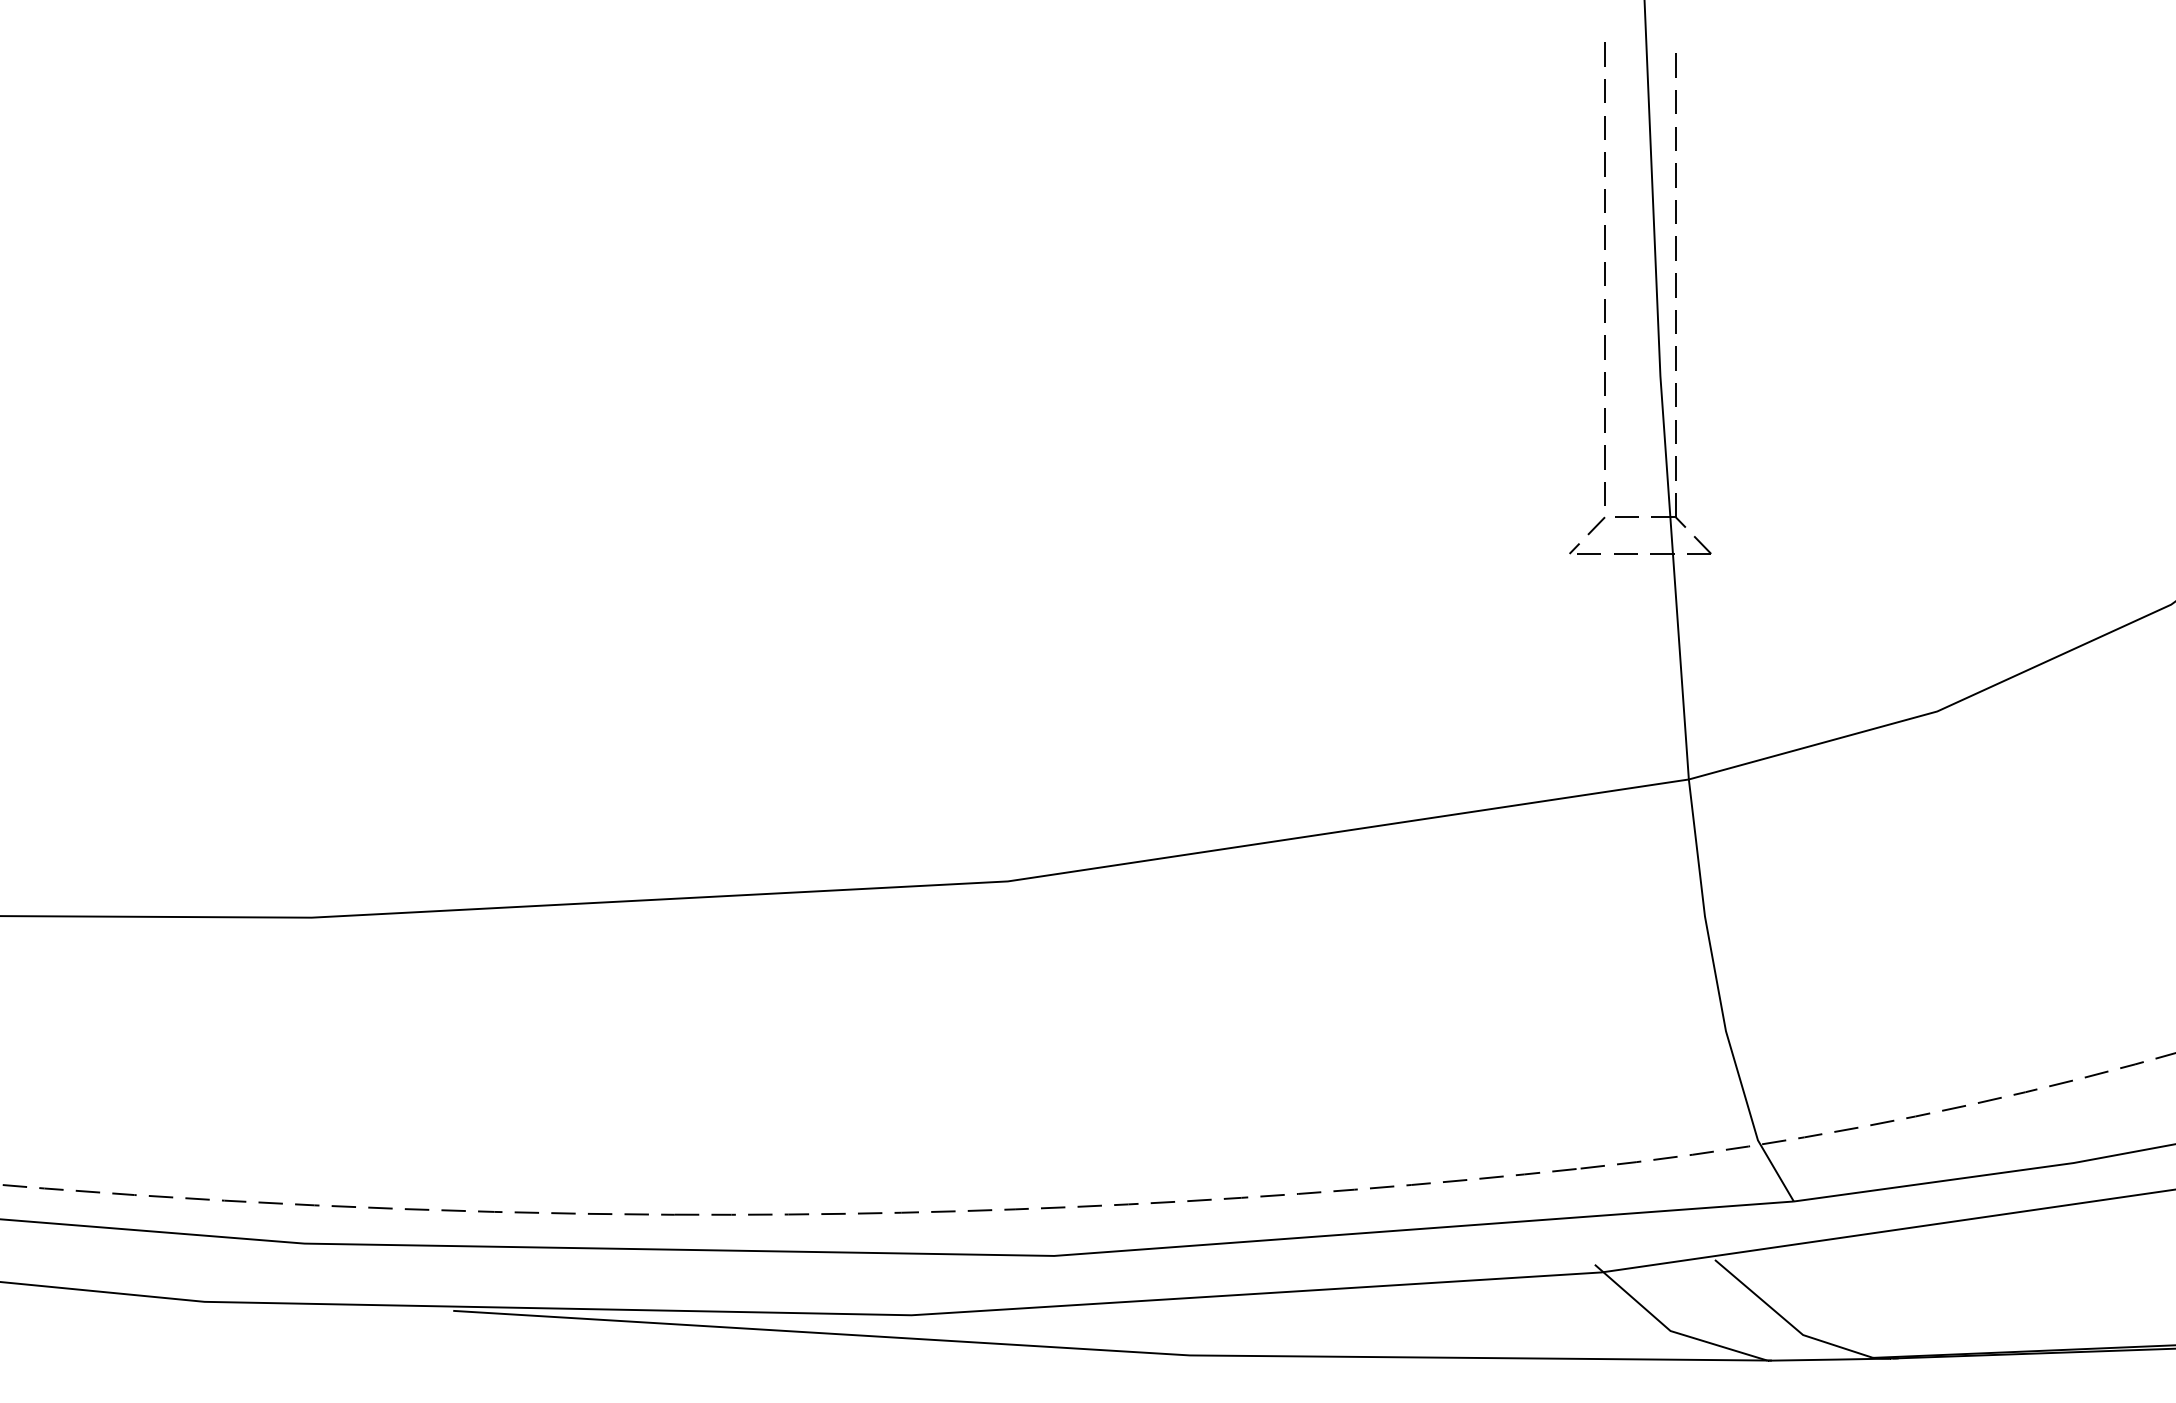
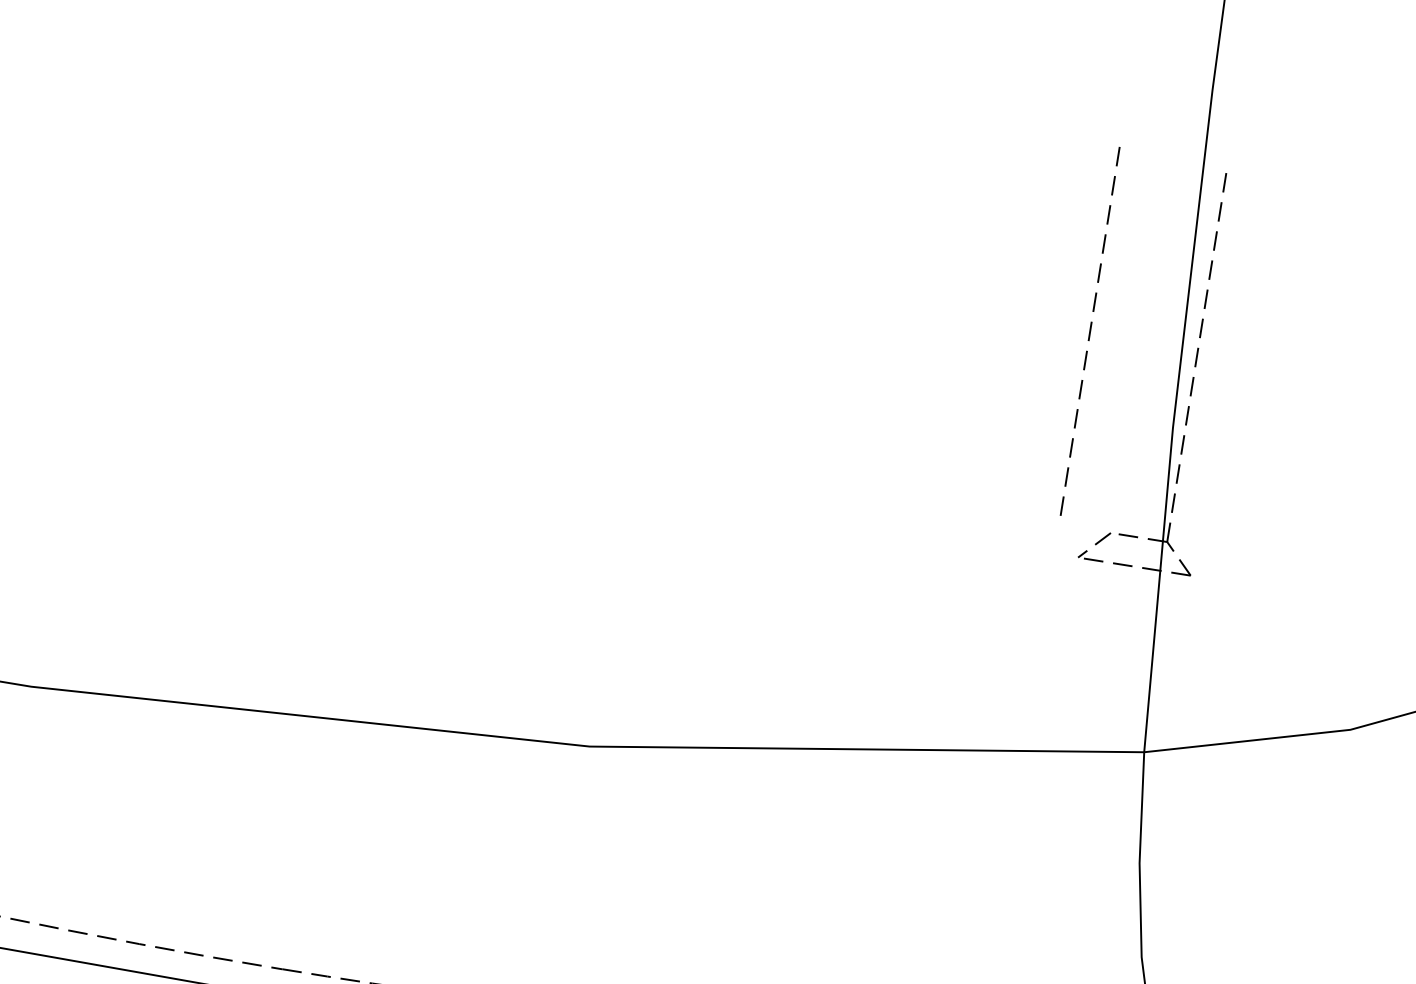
line: (1604, 273) -> (1089, 330), moved

